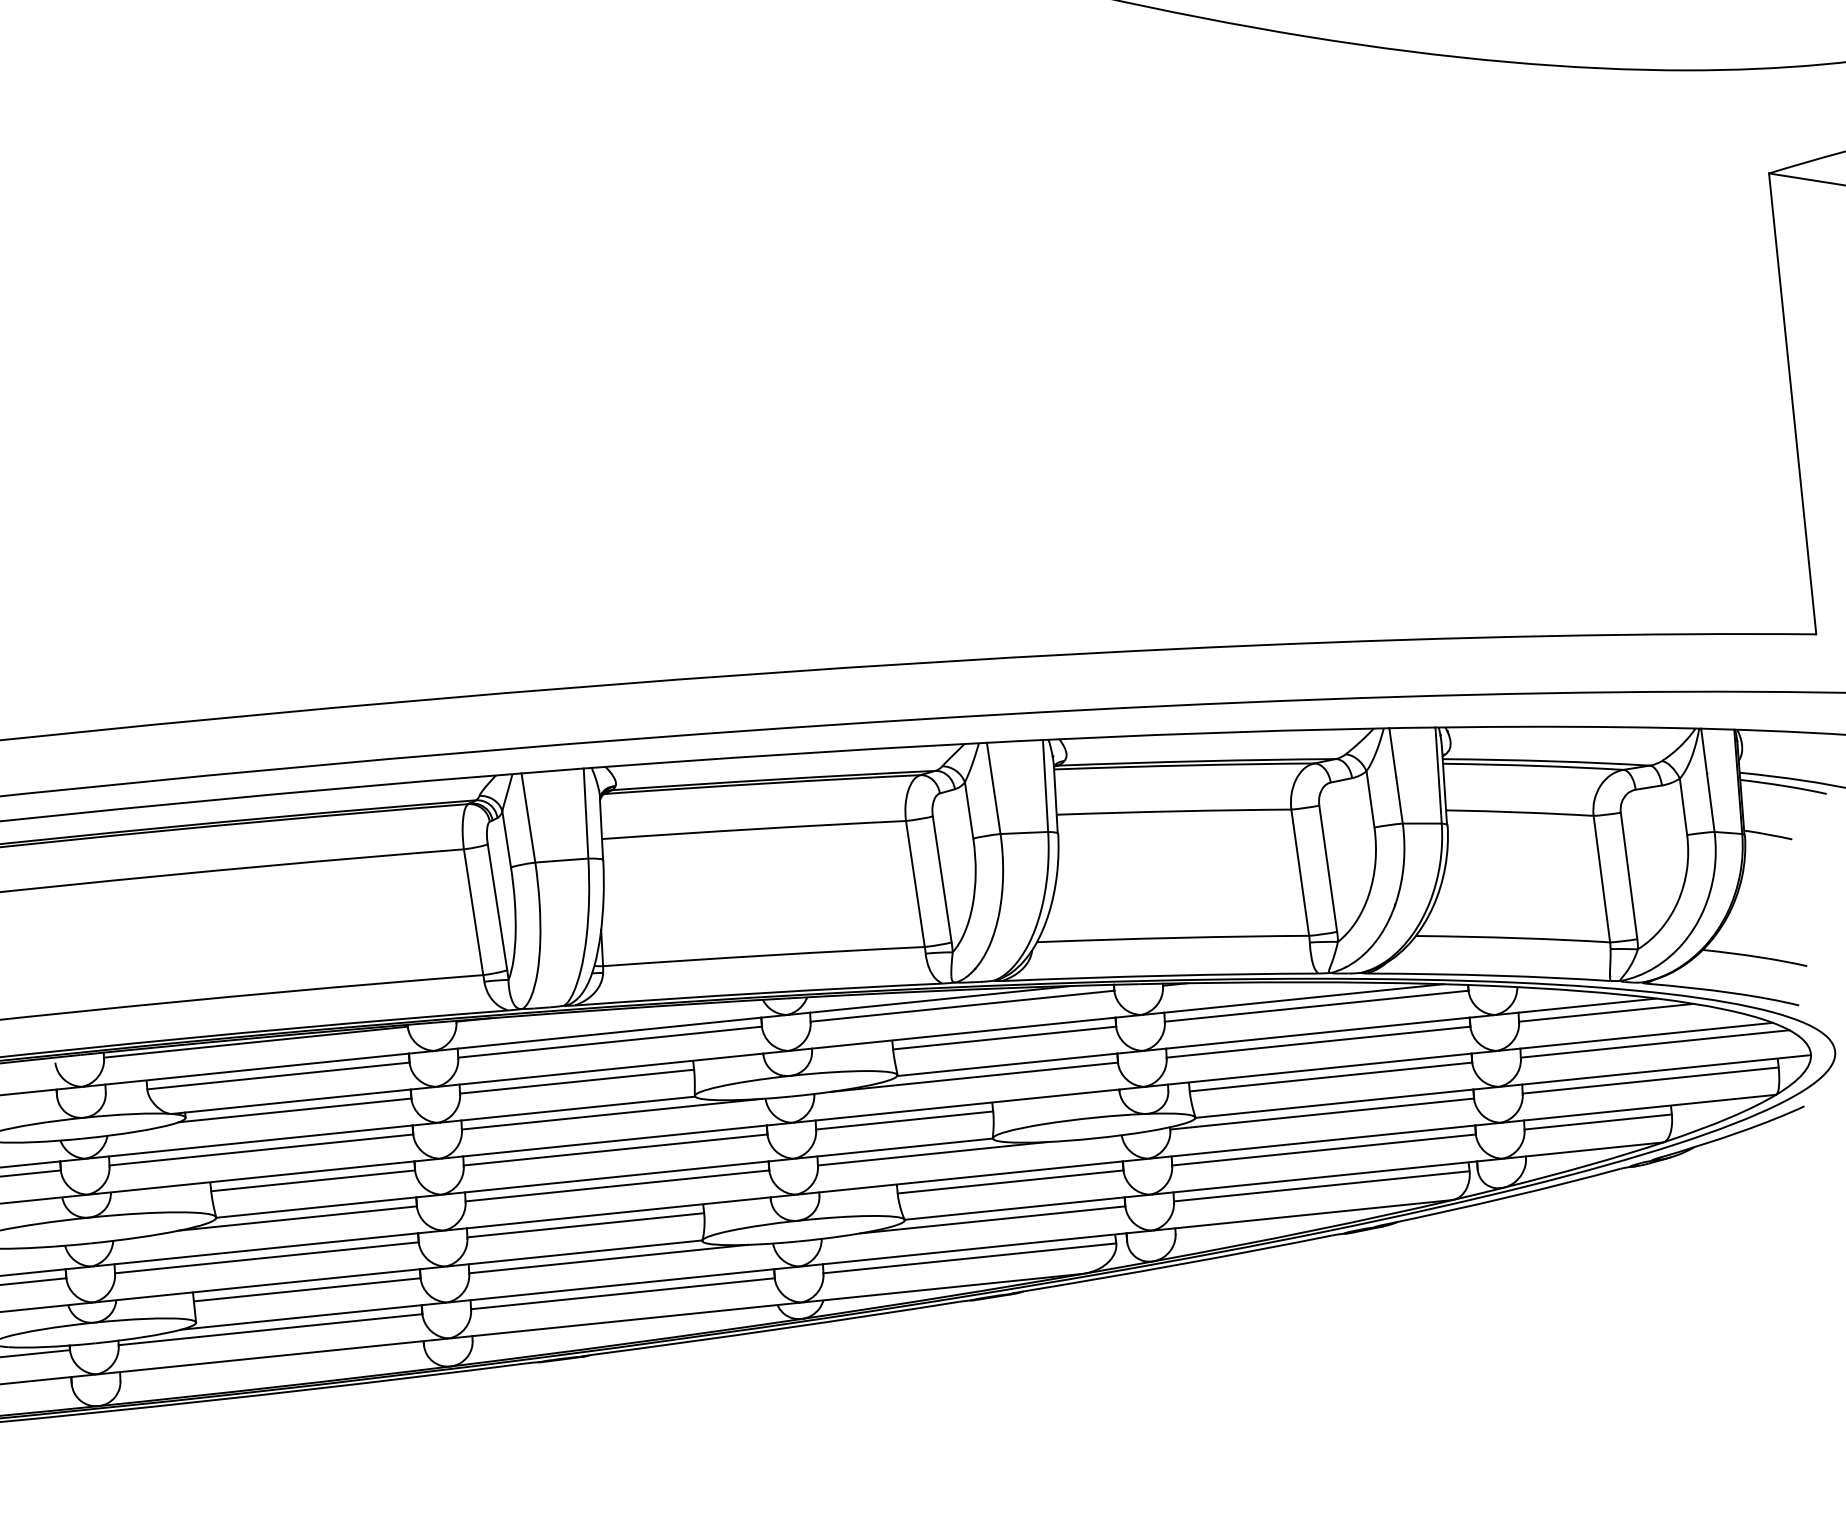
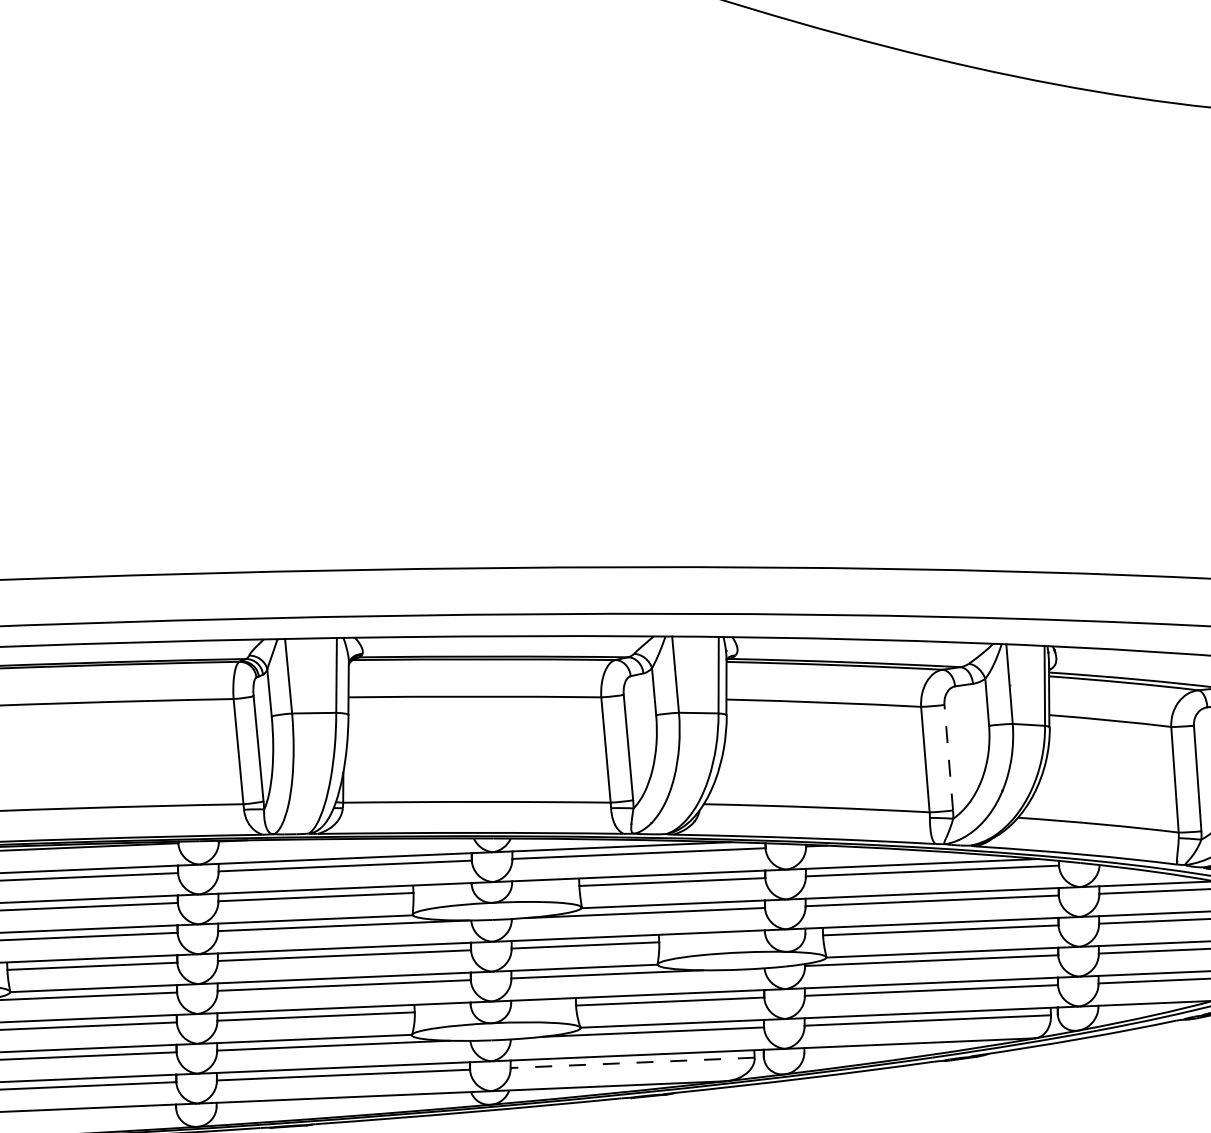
line: (1328, 868) -> (949, 757), solid -> dashed
line: (969, 1258) -> (632, 1062), solid -> dashed

